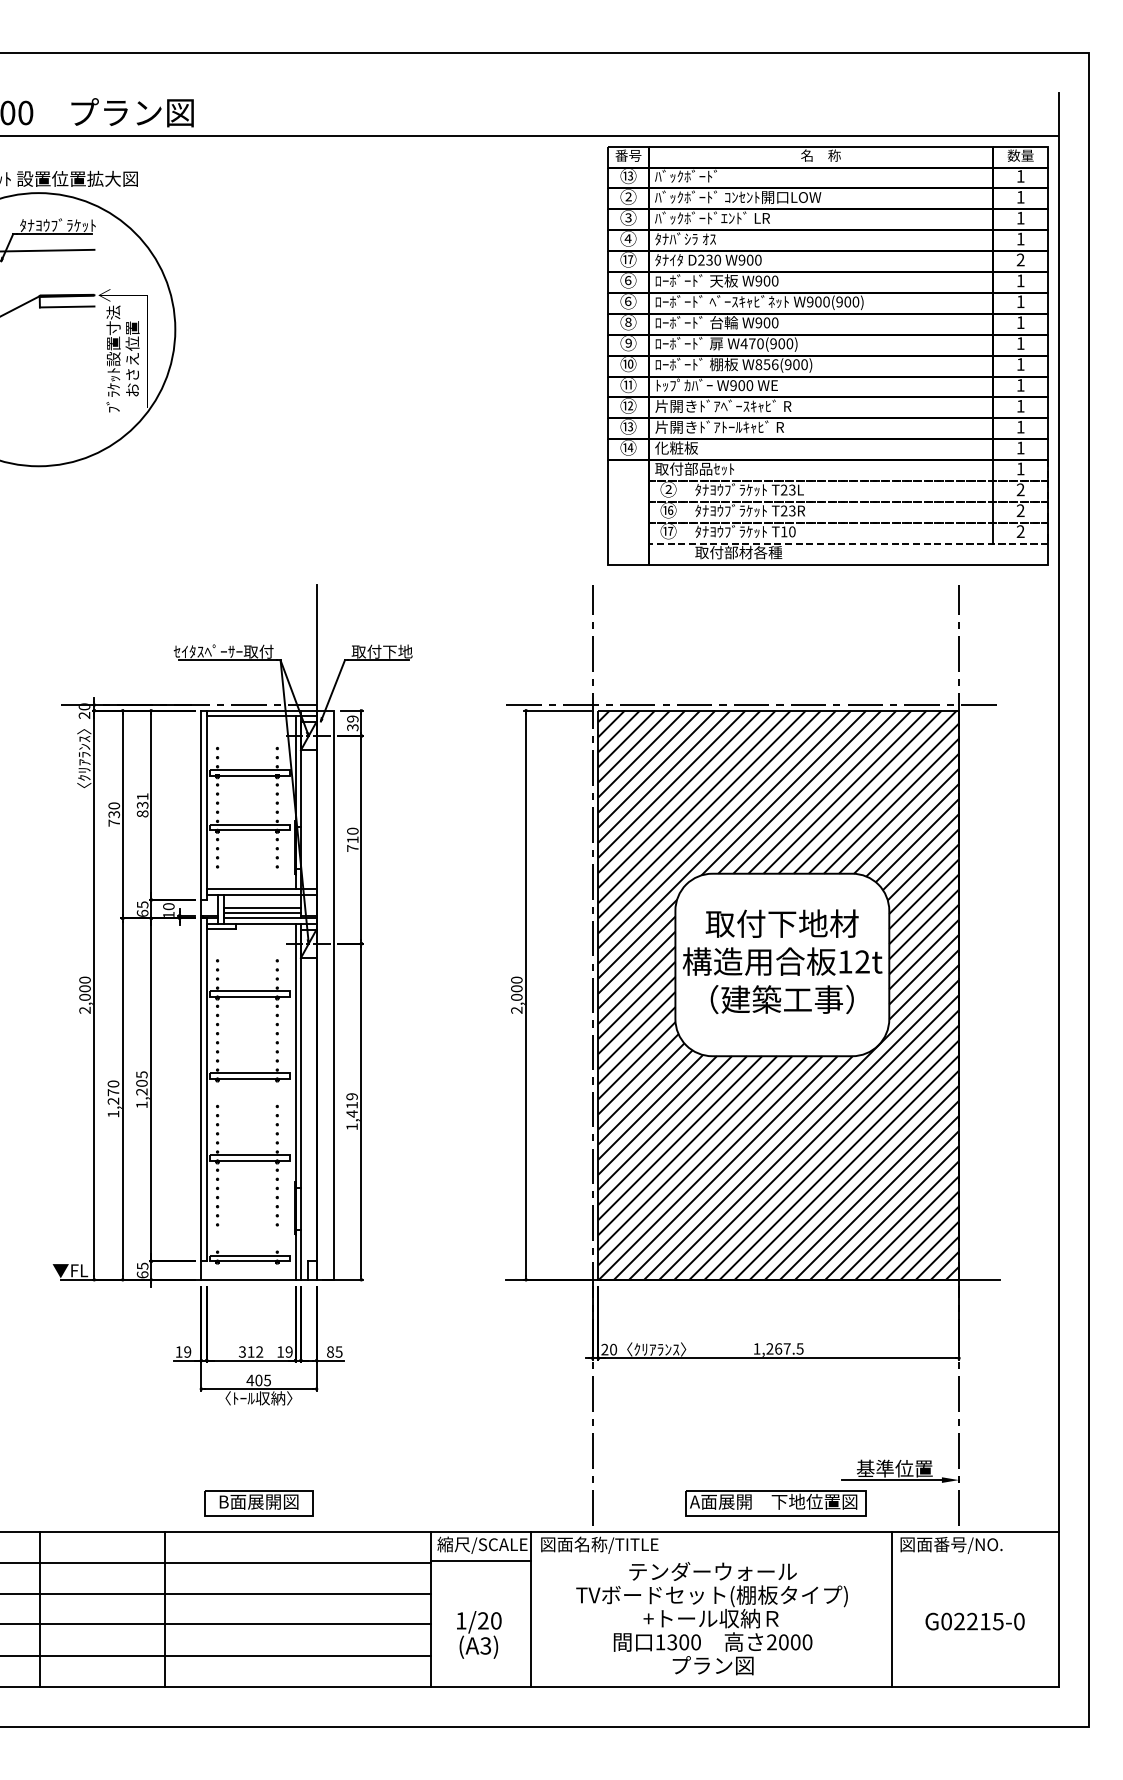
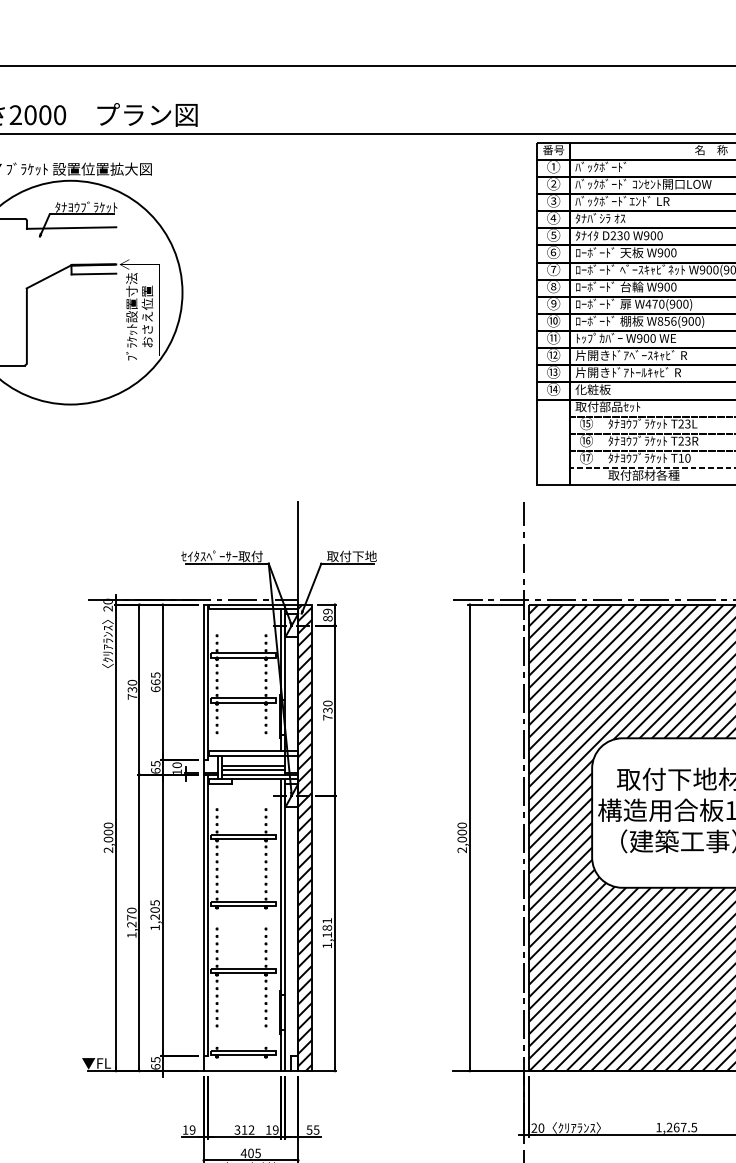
text: (627, 175) -> (552, 166), ⑬ -> ①
text: (628, 259) -> (553, 235), ⑰ -> ⑤
text: (628, 300) -> (553, 268), ⑥ -> ⑦
text: (668, 489) -> (586, 423), ② -> ⑮
text: (352, 727) -> (327, 618), 39 -> 89
text: (142, 805) -> (155, 682), 831 -> 665
text: (352, 839) -> (327, 710), 710 -> 730
hatch: (324, 994) -> (304, 837), added
text: (351, 1105) -> (326, 928), 1,419 -> 1,181
text: (329, 1351) -> (308, 1129), 85 -> 55

